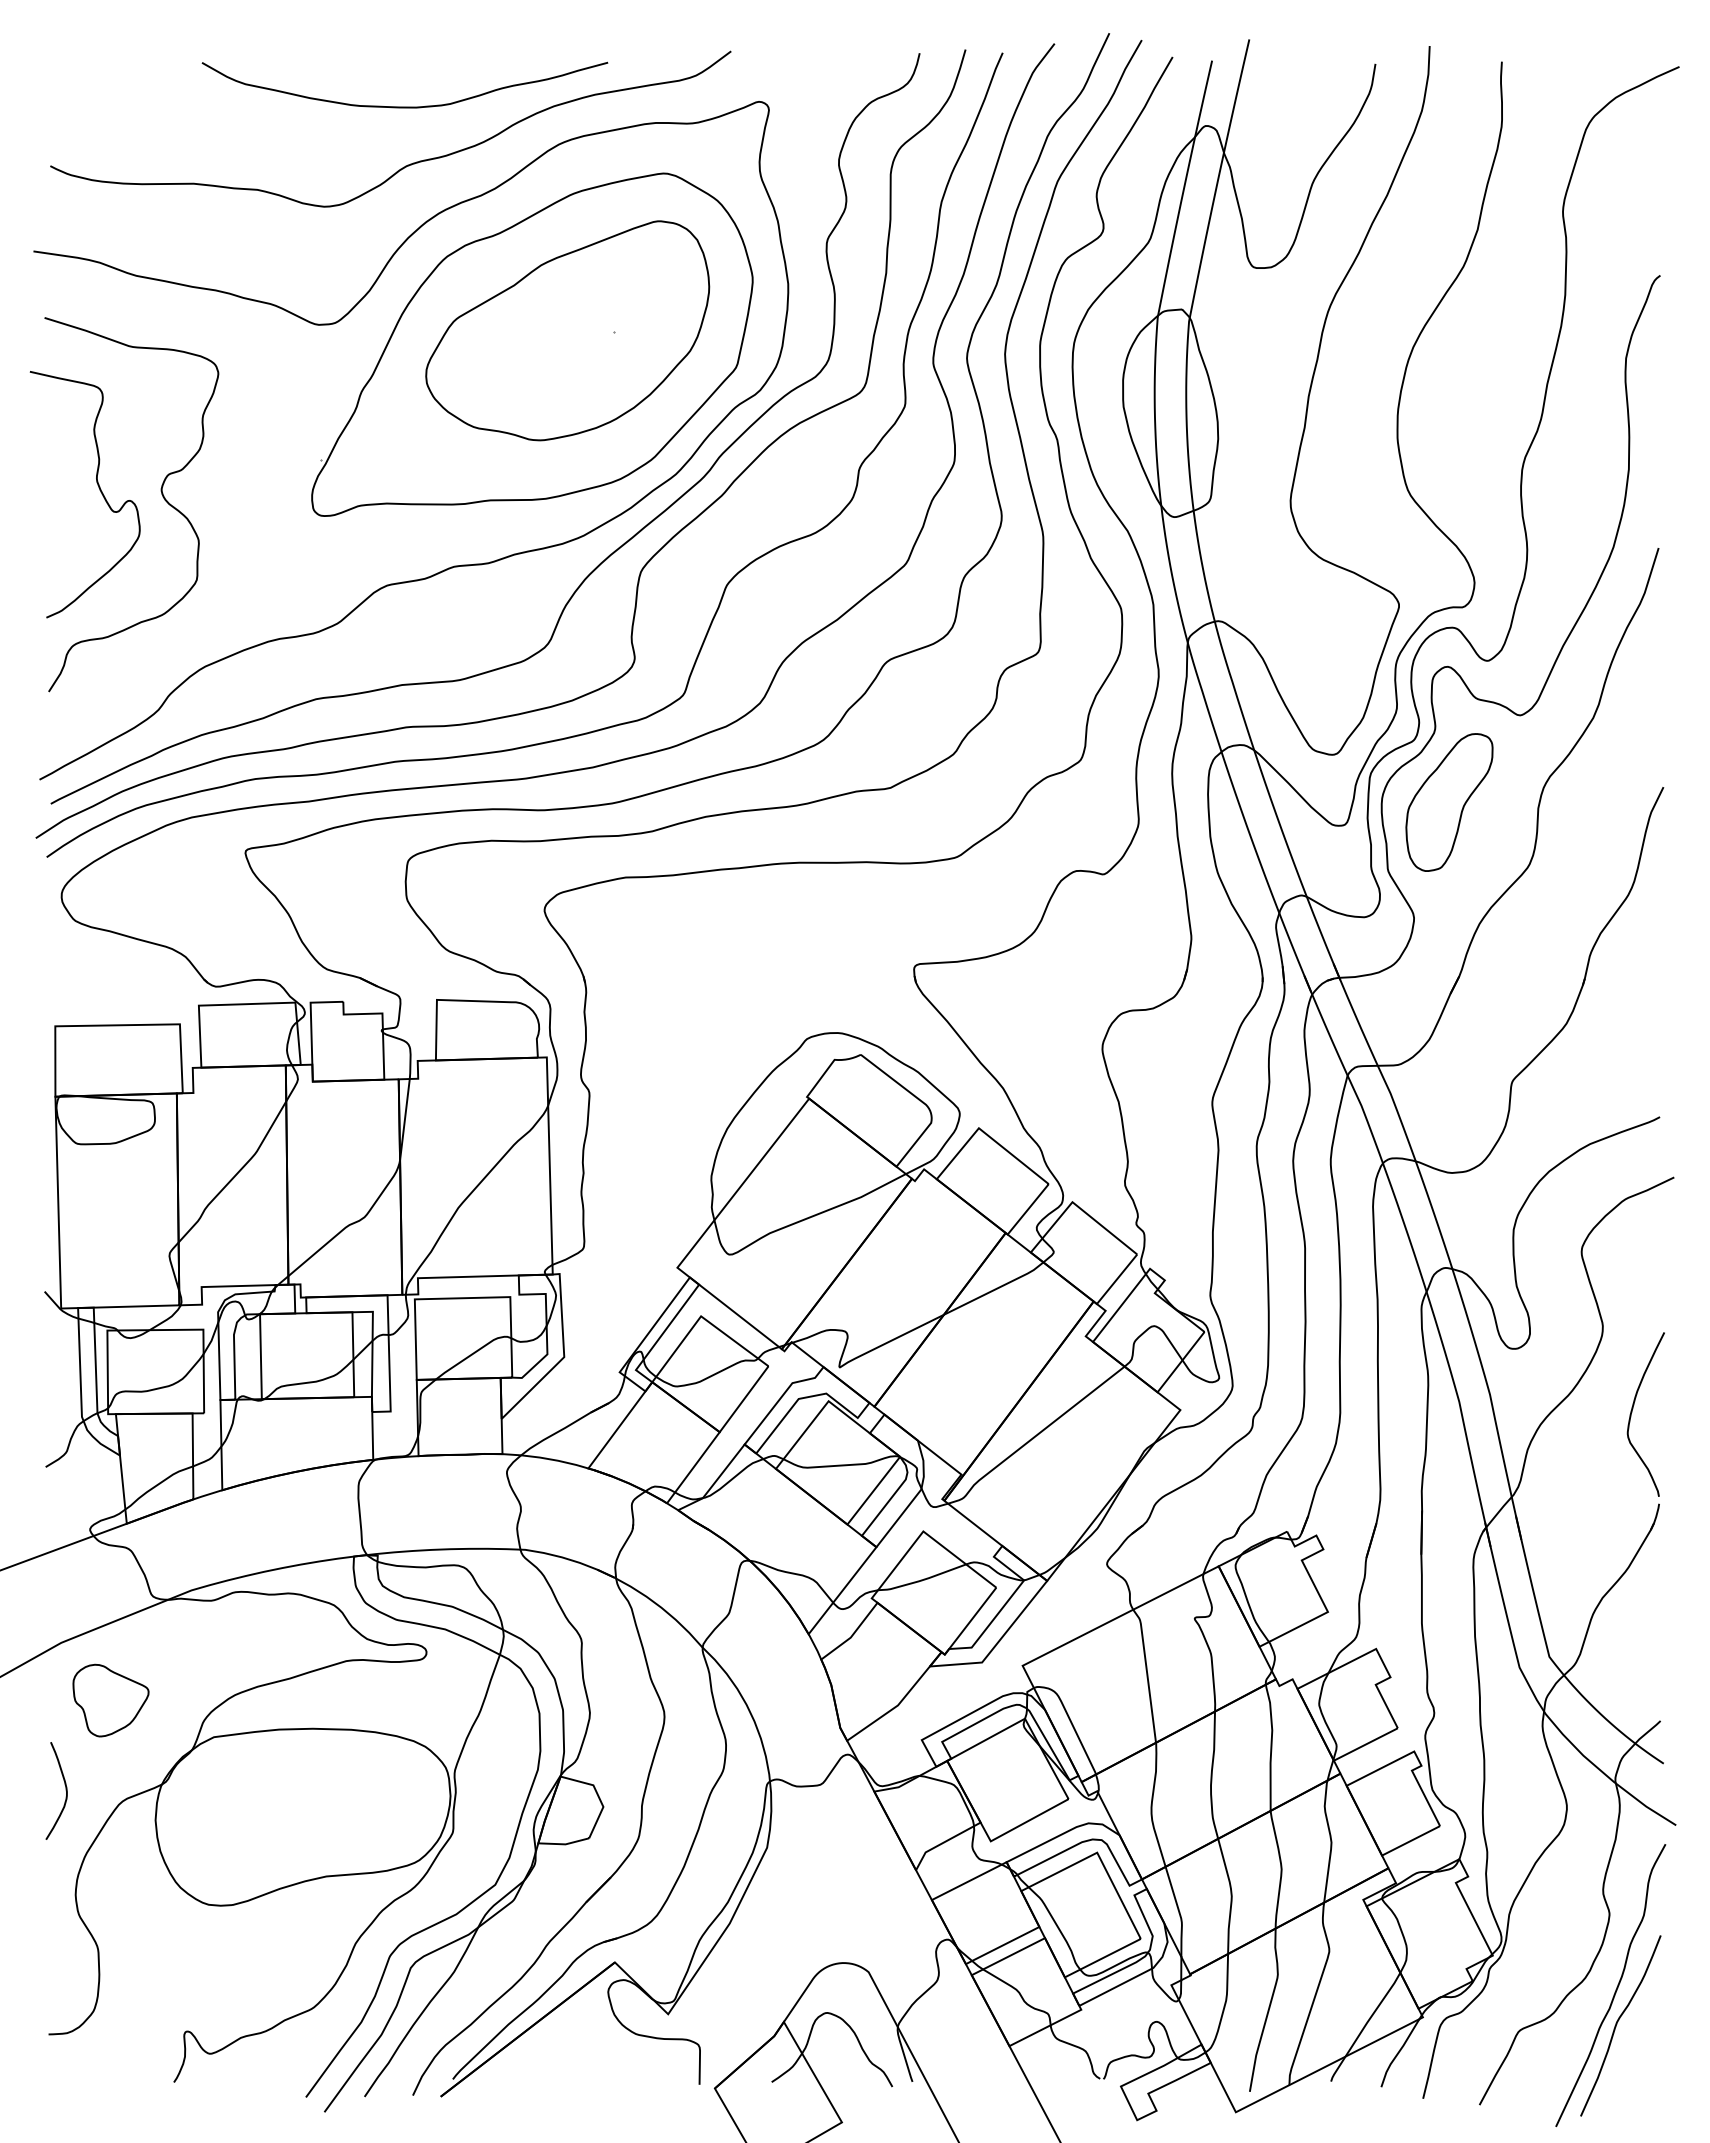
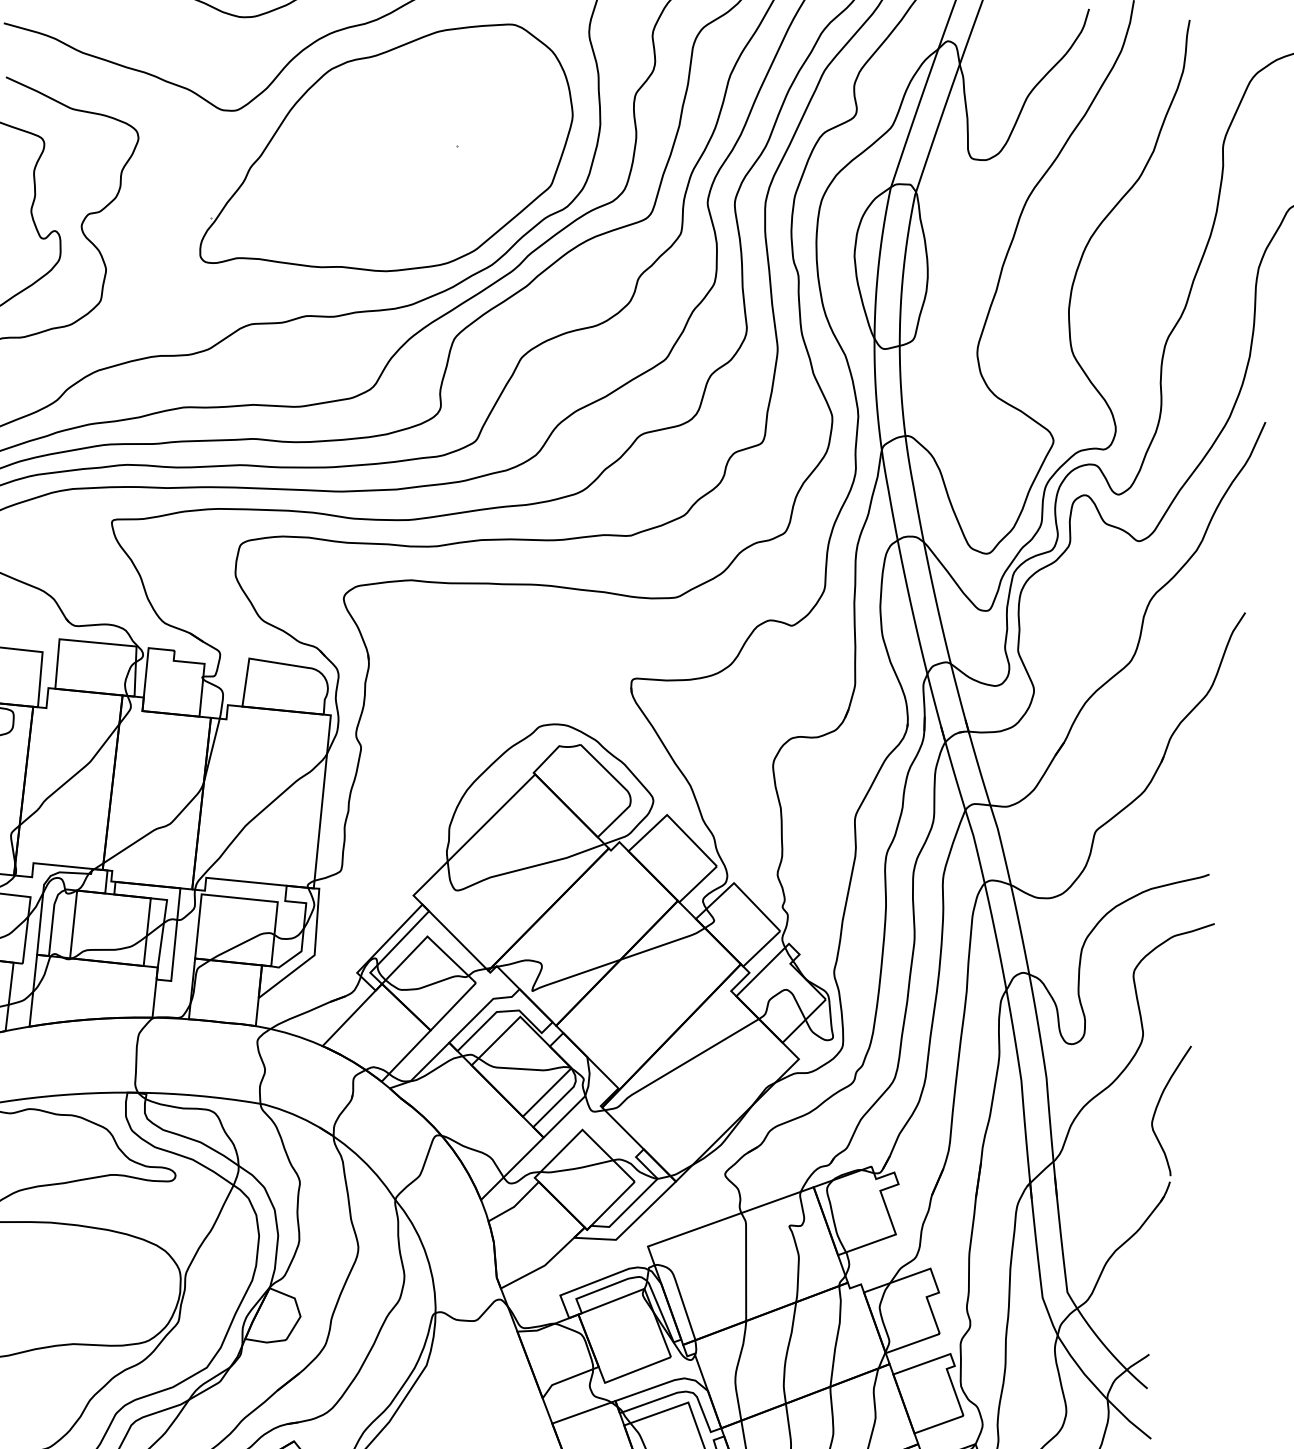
part: (567, 330) -> (420, 139), removed
part: (1449, 802) -> (1073, 603), removed

